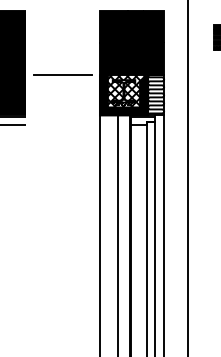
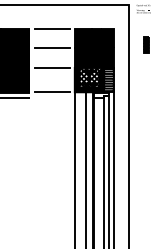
line: (61, 10) -> (51, 28), added
line: (61, 43) -> (51, 48), added
line: (61, 115) -> (51, 92), added

